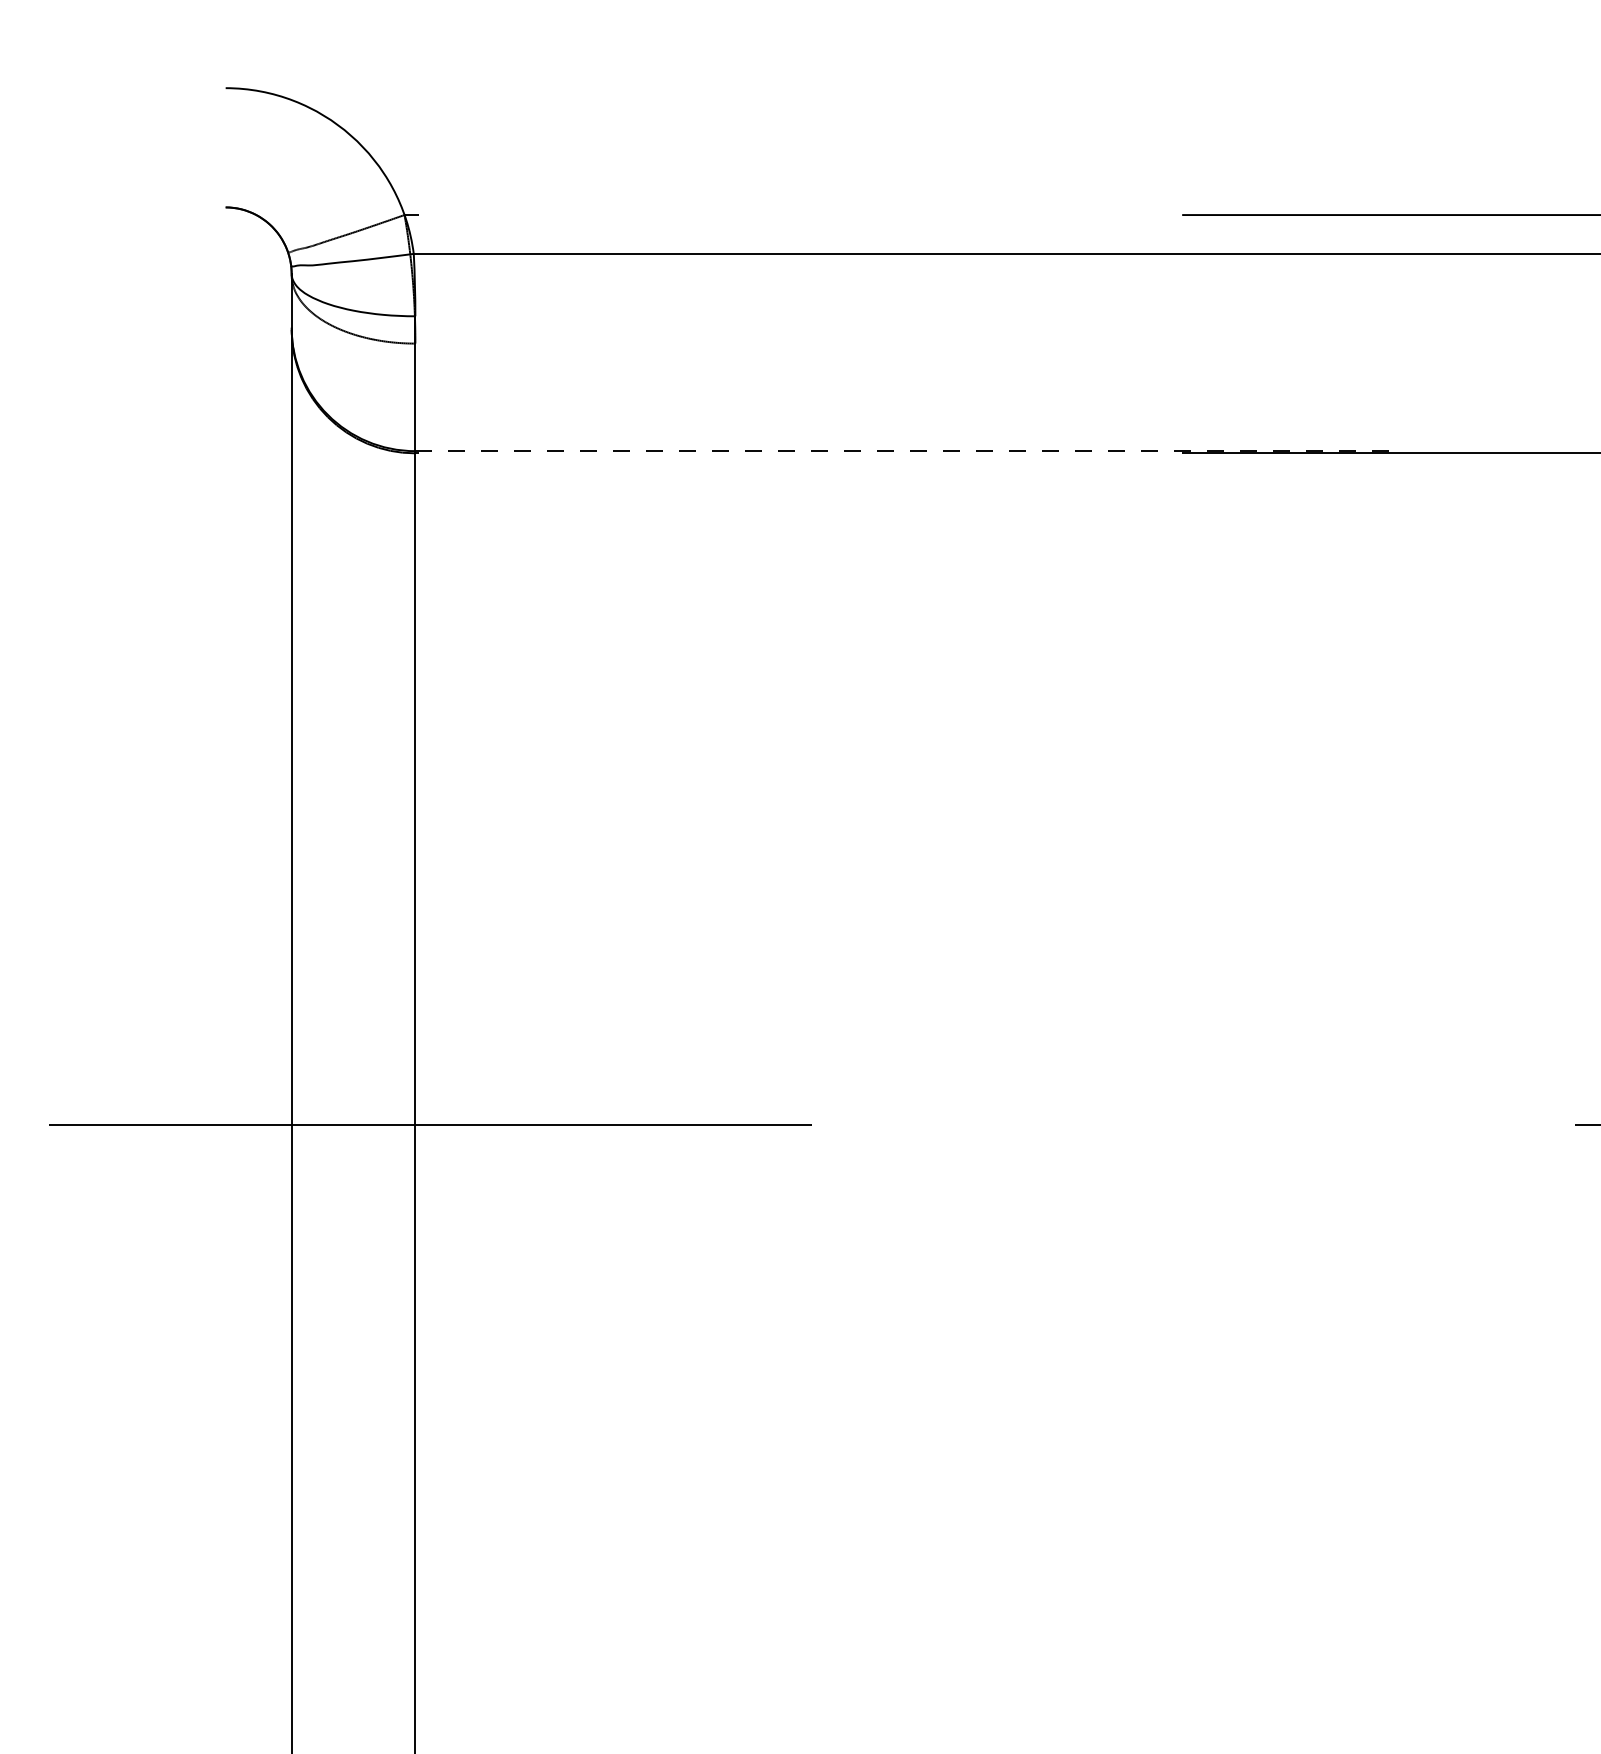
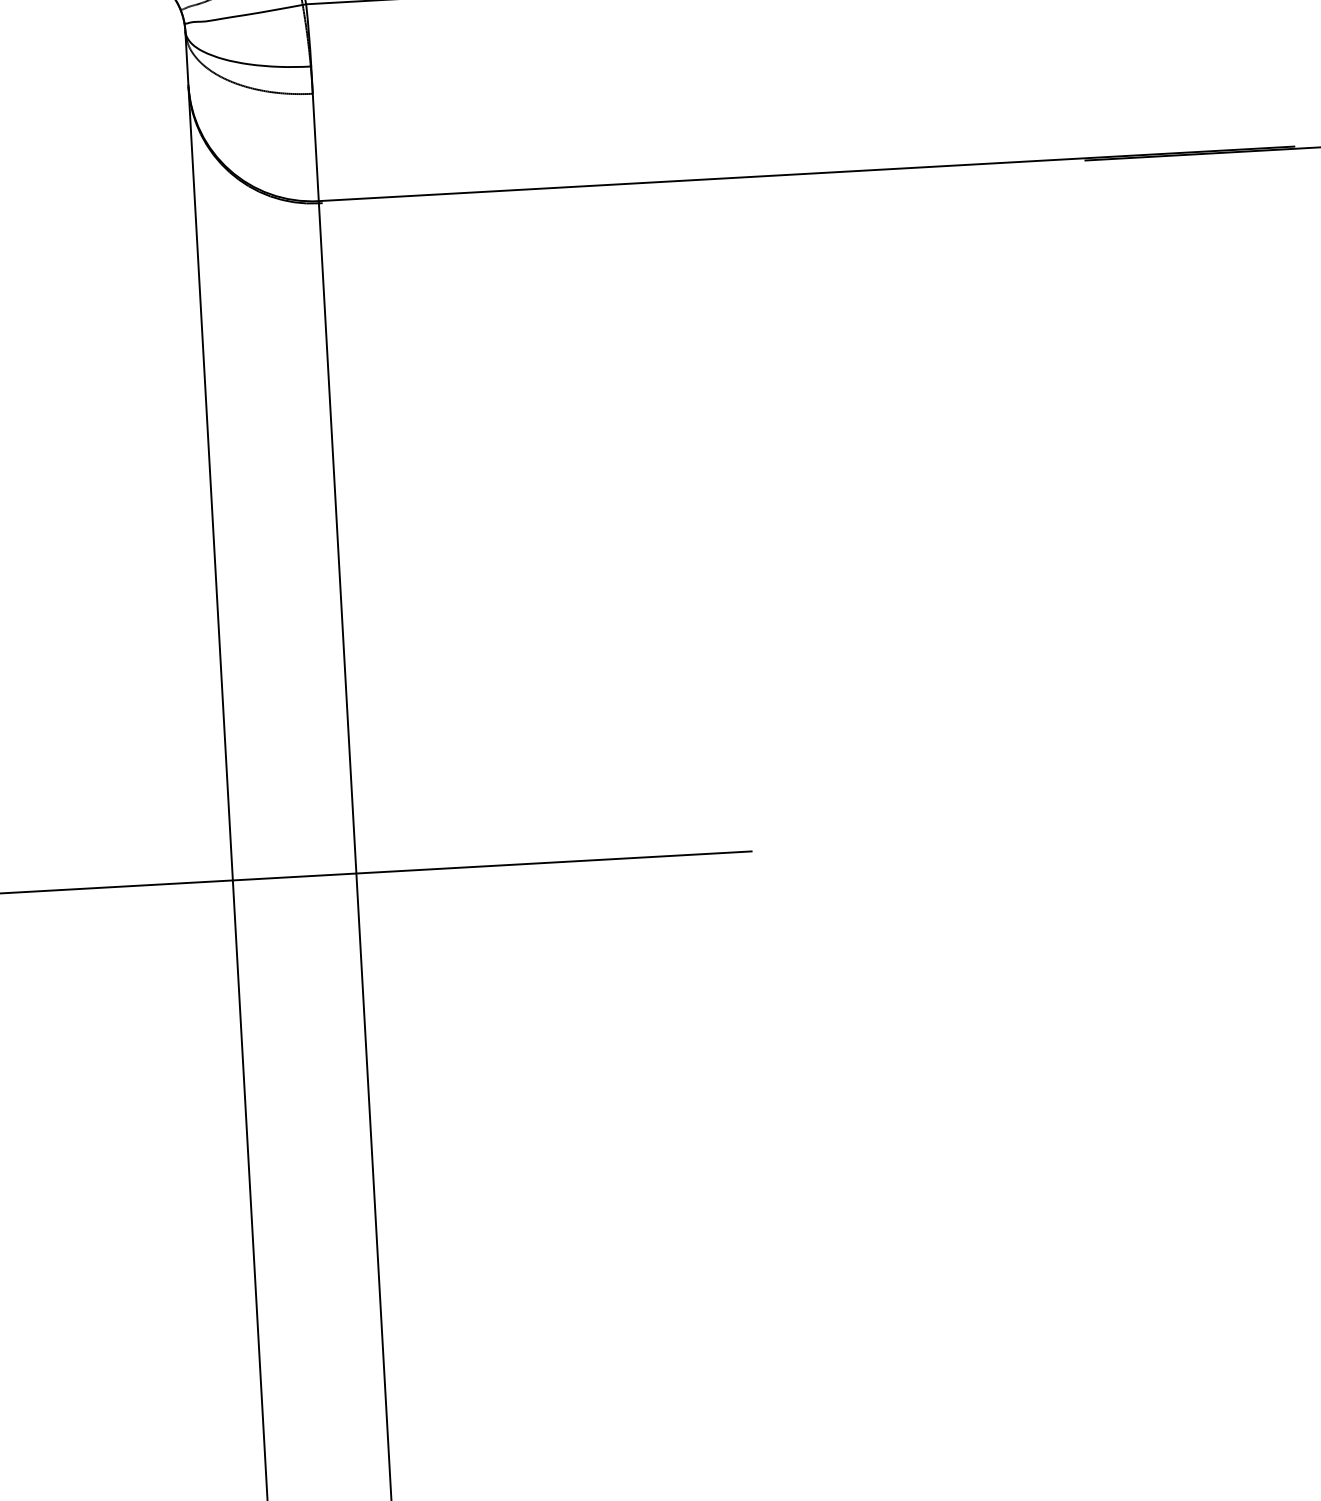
line: (903, 451) -> (806, 174), dashed -> solid

